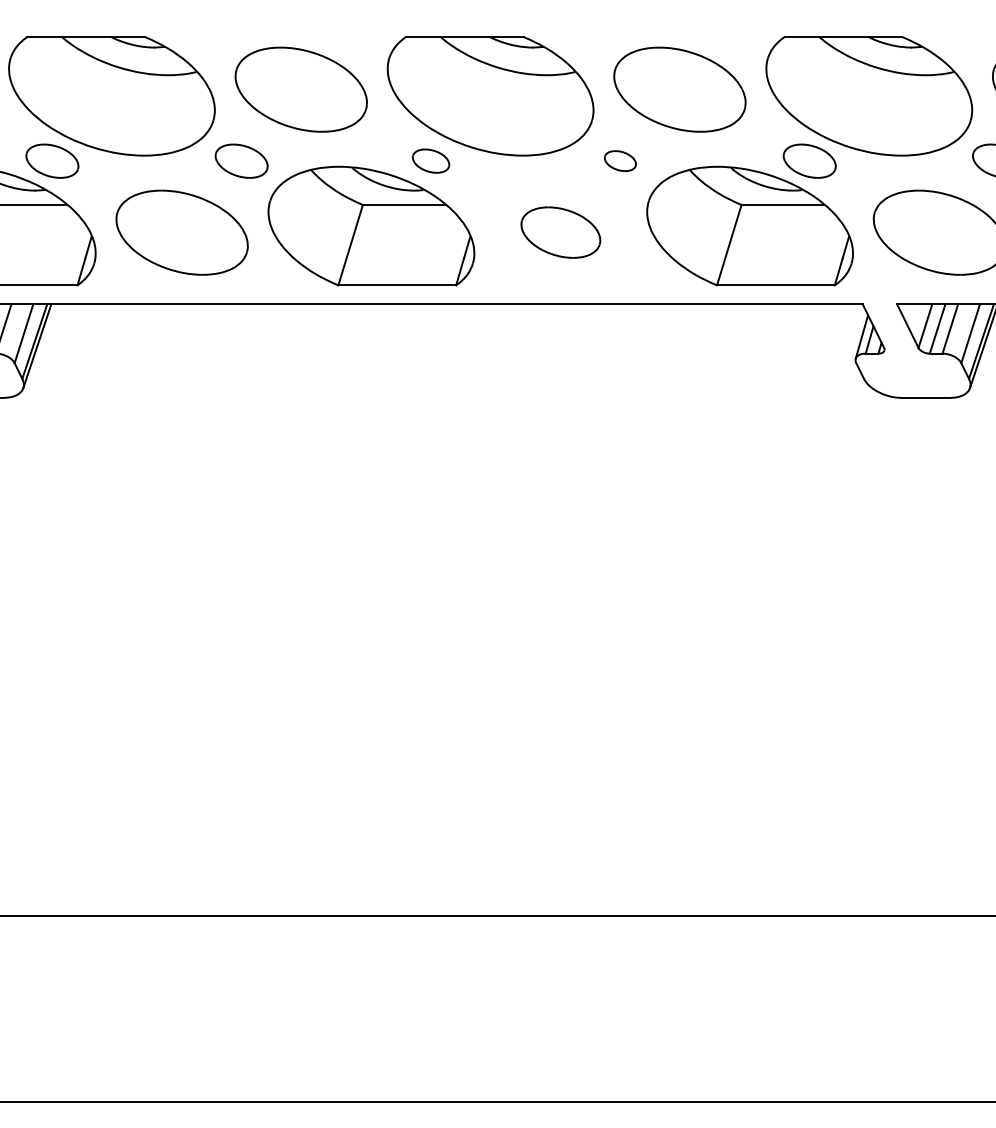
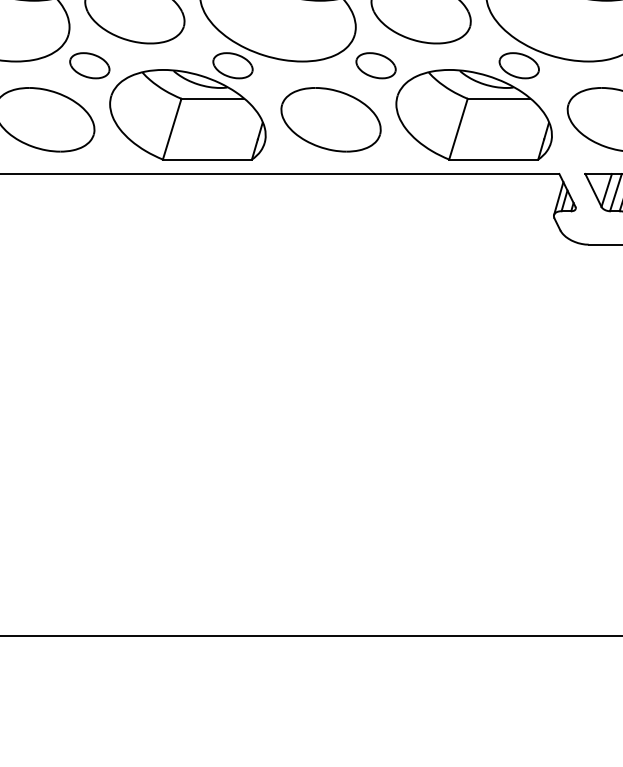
part: (430, 160) -> (232, 65), size x1.43
part: (620, 160) -> (376, 65), size x1.67
part: (560, 232) -> (330, 119), size x1.67

